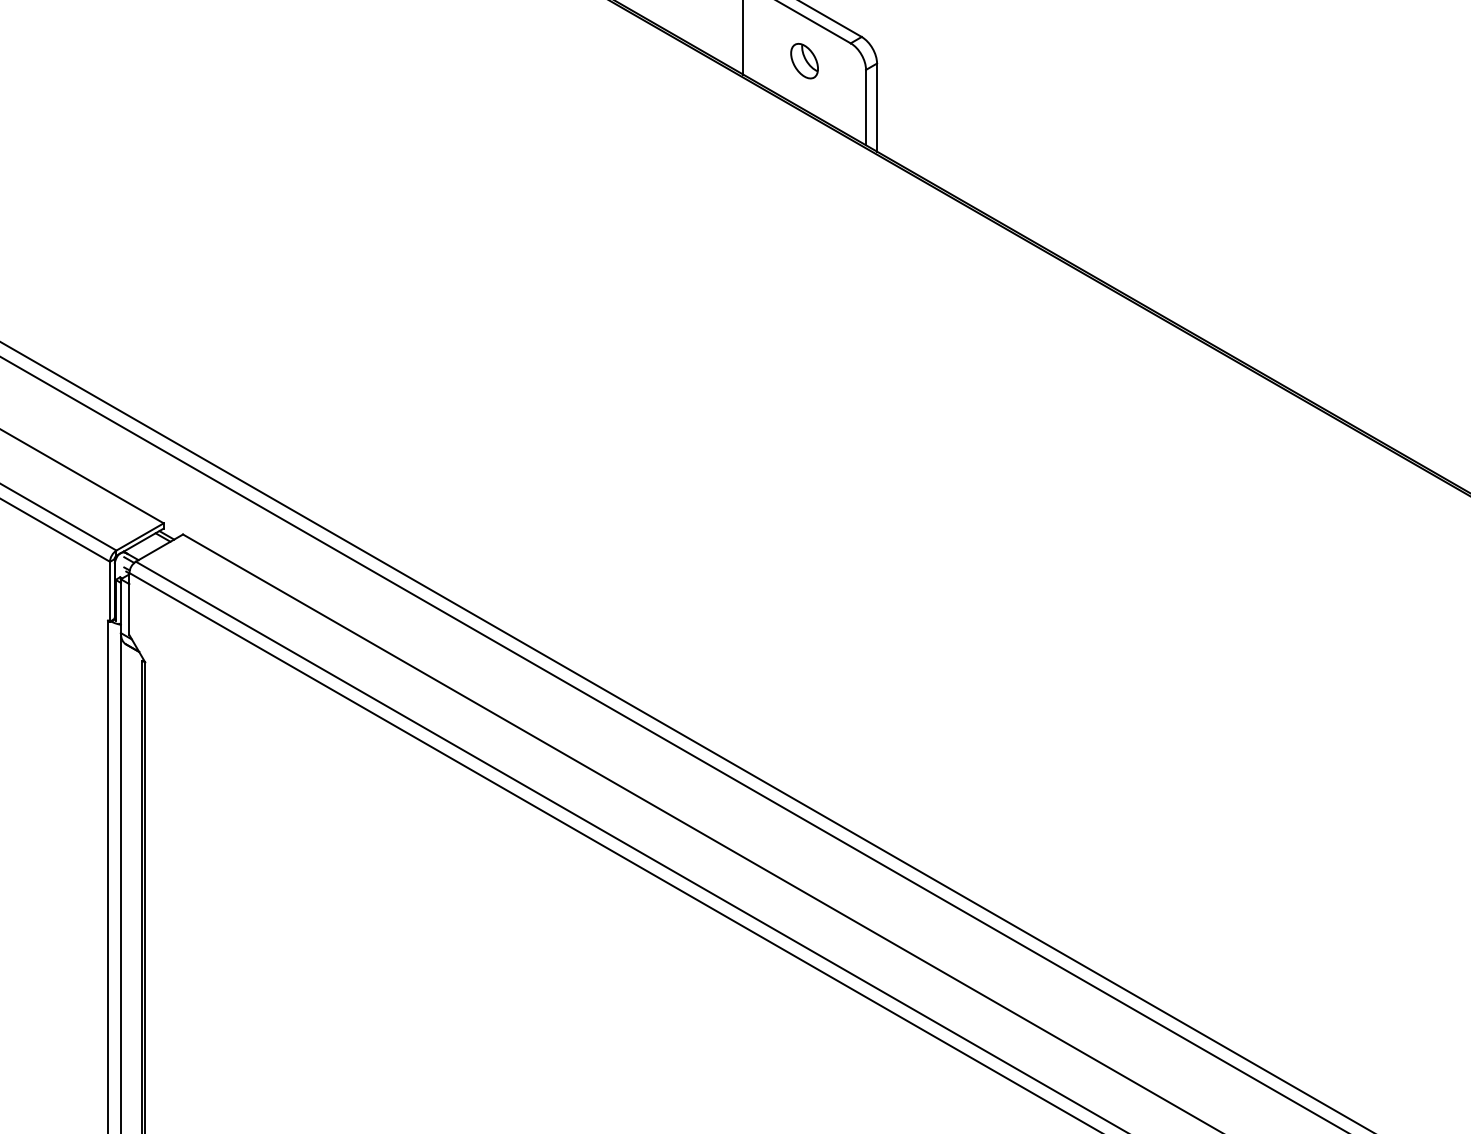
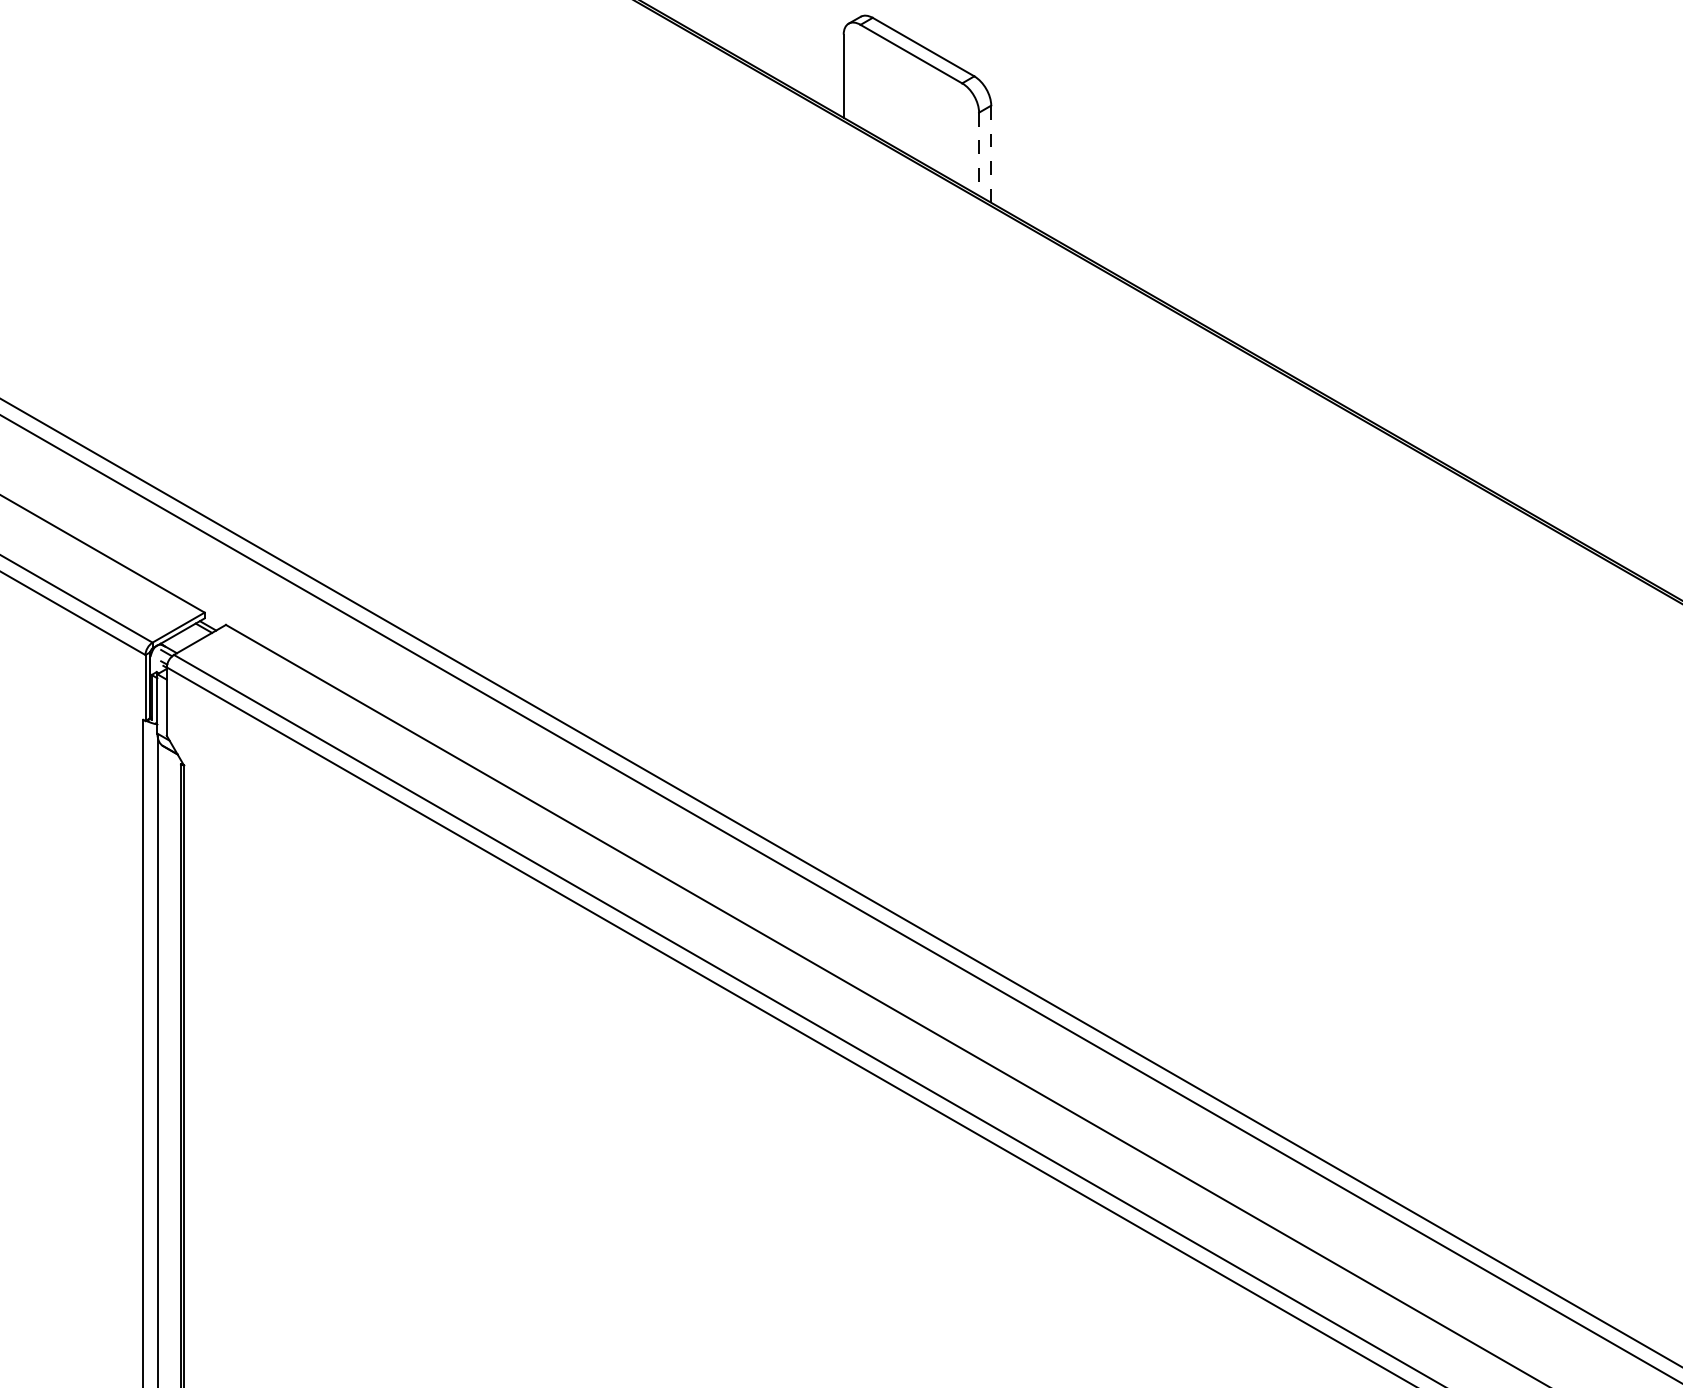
part: (803, 60) -> (910, 102), removed
line: (866, 107) -> (979, 154), solid -> dashed
line: (877, 107) -> (991, 154), solid -> dashed

